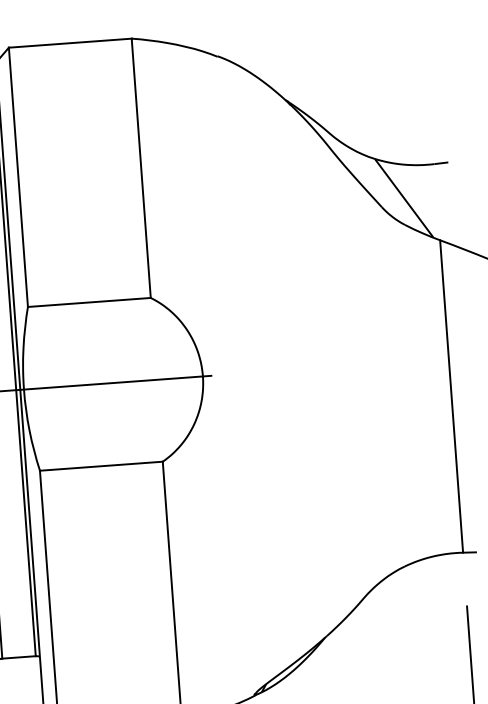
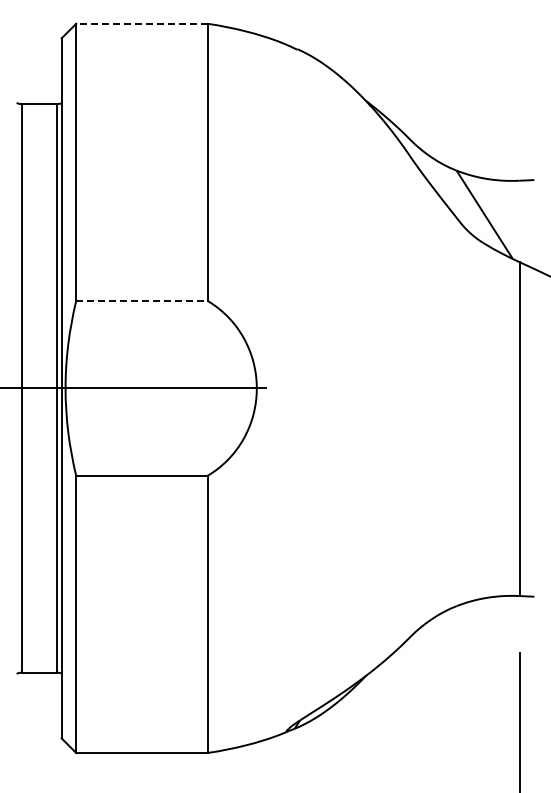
line: (69, 42) -> (141, 23), solid -> dashed
line: (88, 302) -> (141, 300), solid -> dashed

